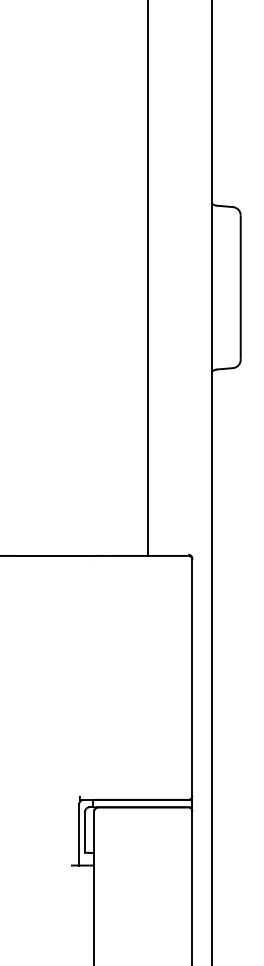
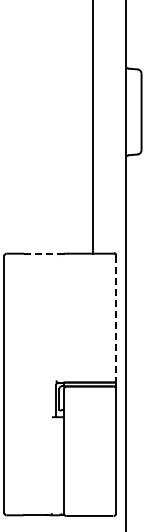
line: (55, 555) -> (43, 253), solid -> dashed
line: (193, 678) -> (116, 318), solid -> dashed

